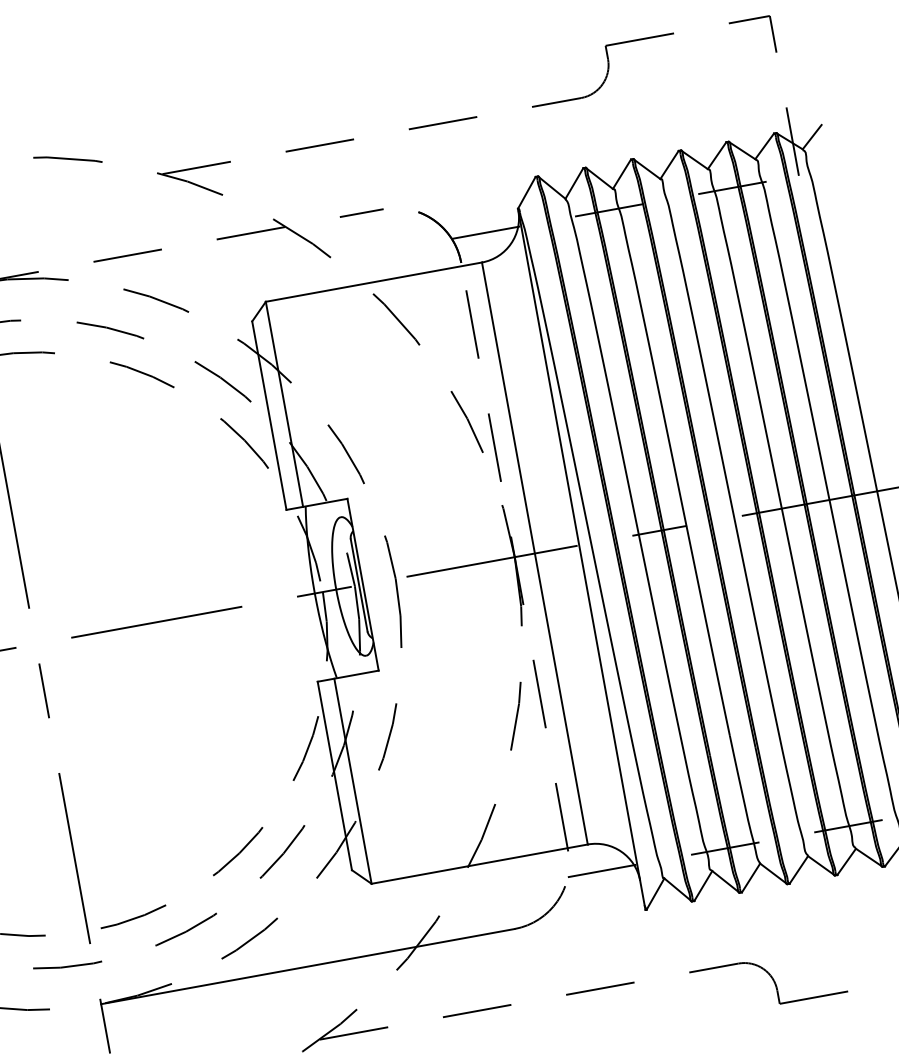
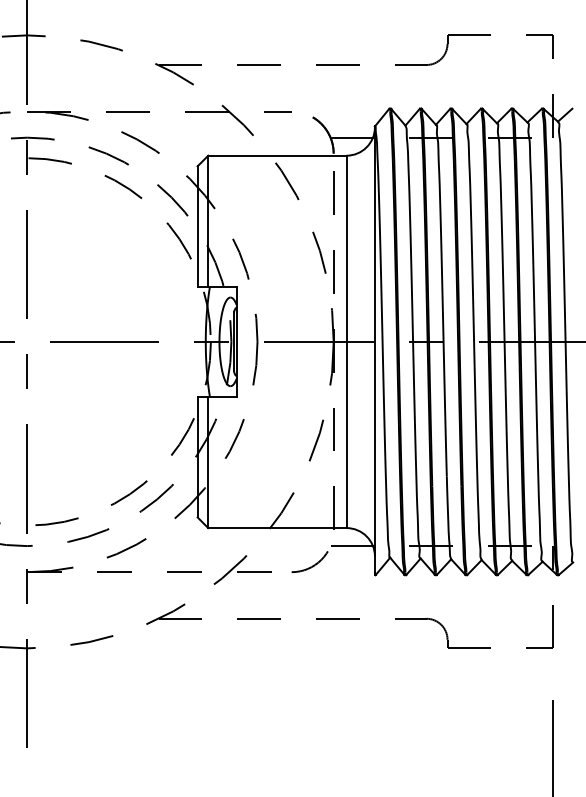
line: (308, 967) -> (159, 572), solid -> dashed

